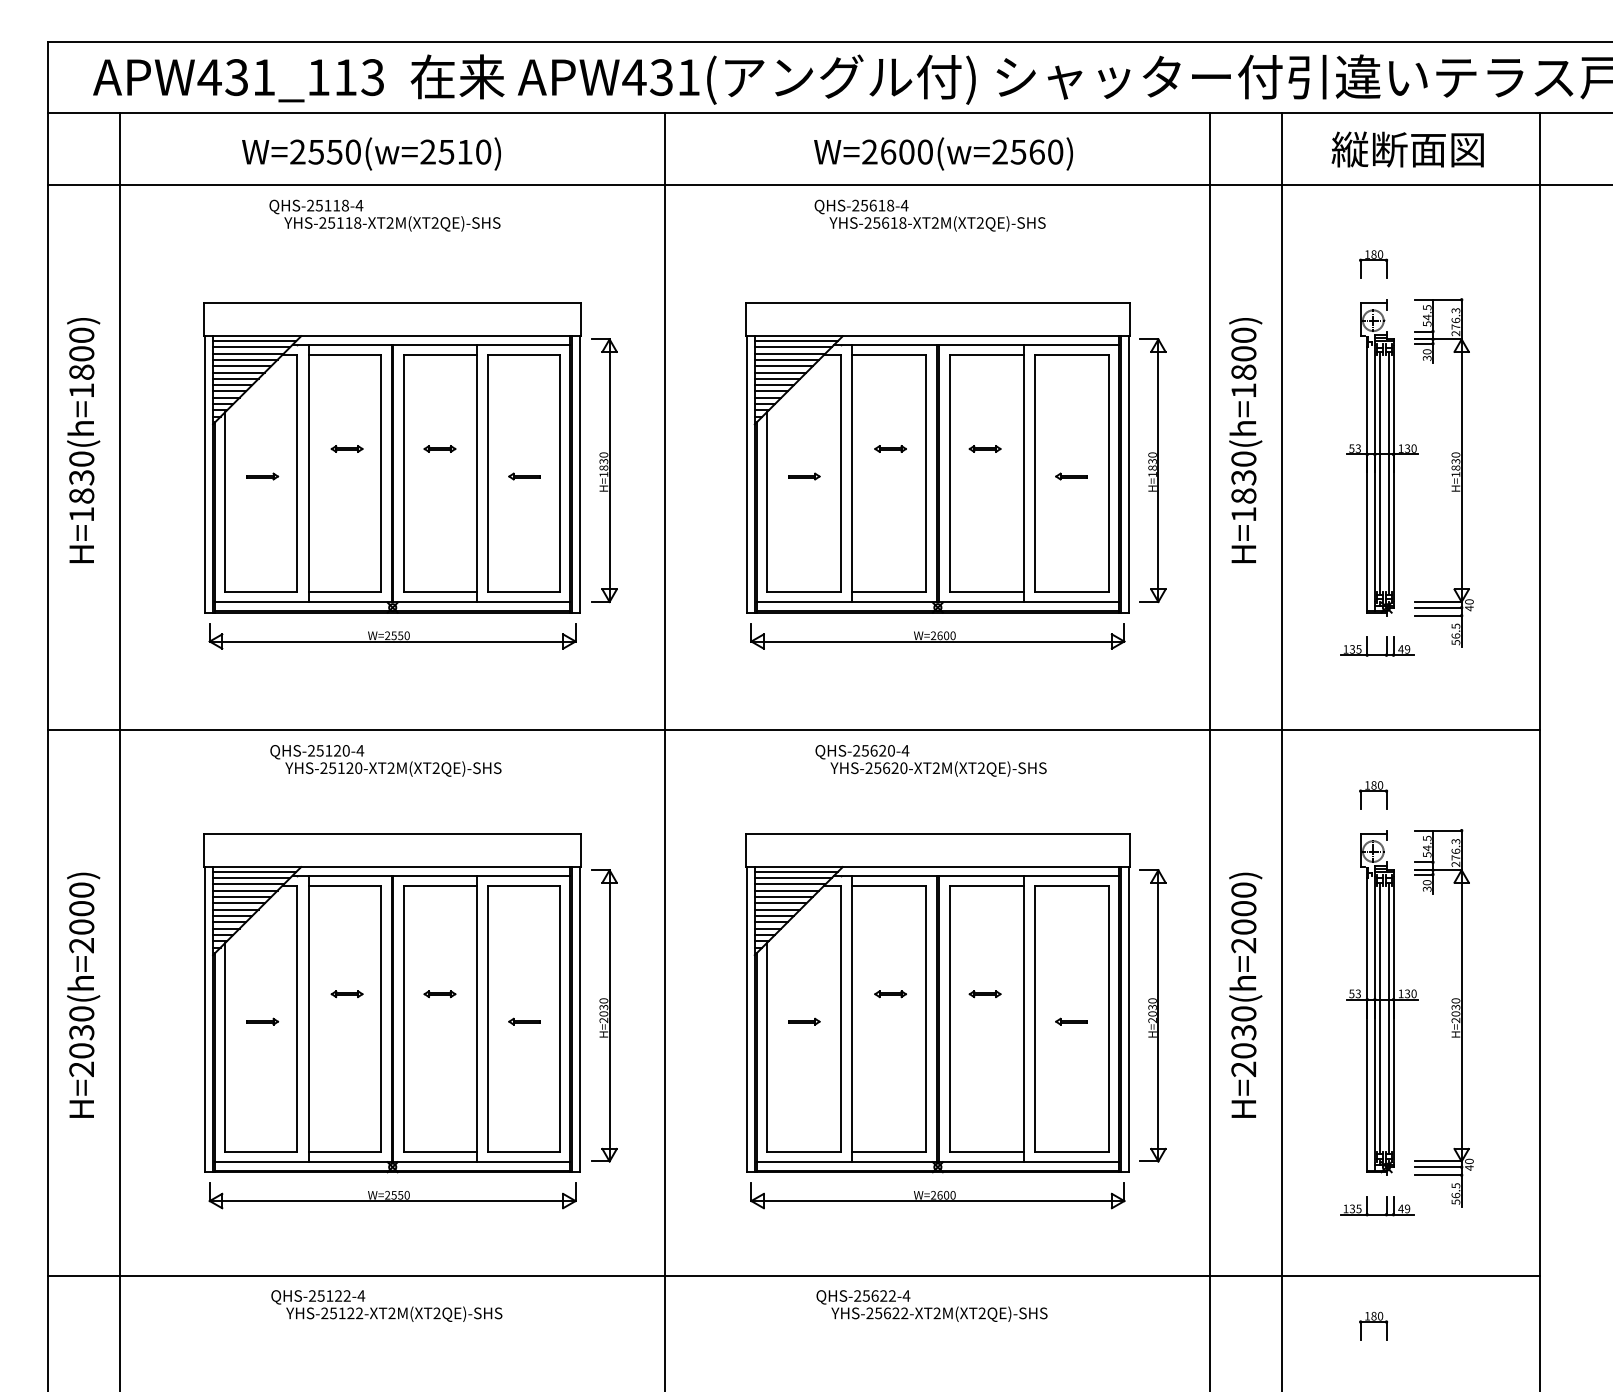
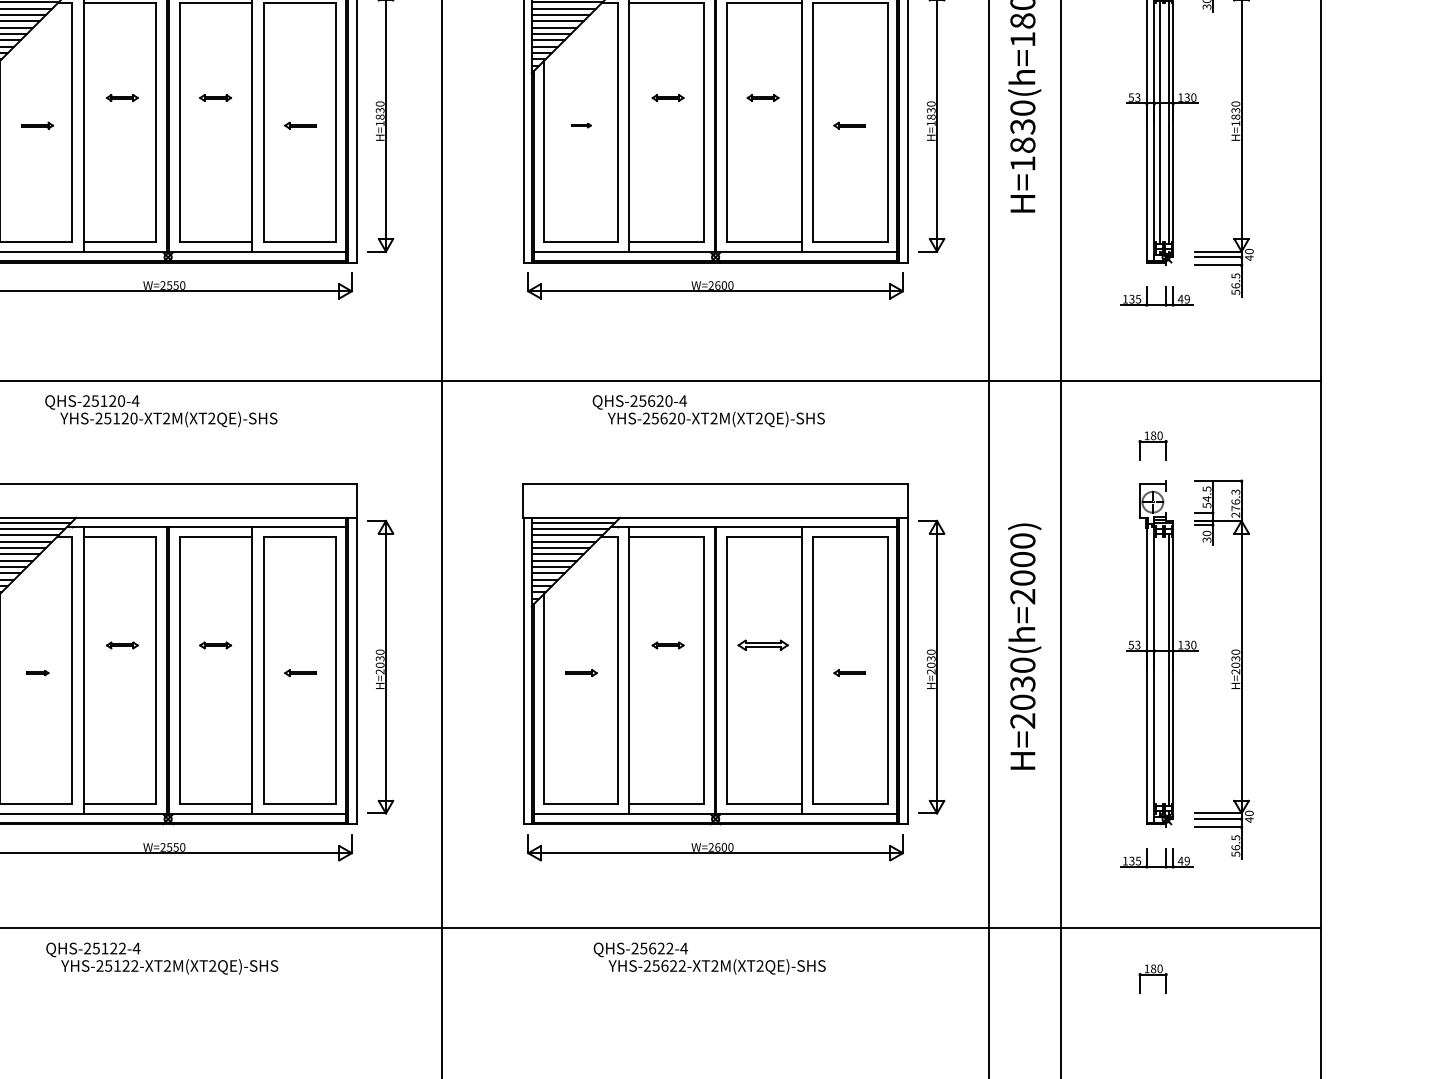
part: (804, 476) -> (581, 125), size x0.6
part: (984, 994) -> (762, 645), size x1.6
line: (1380, 1018) -> (1160, 669), removed
part: (262, 1021) -> (37, 672), size x0.7

